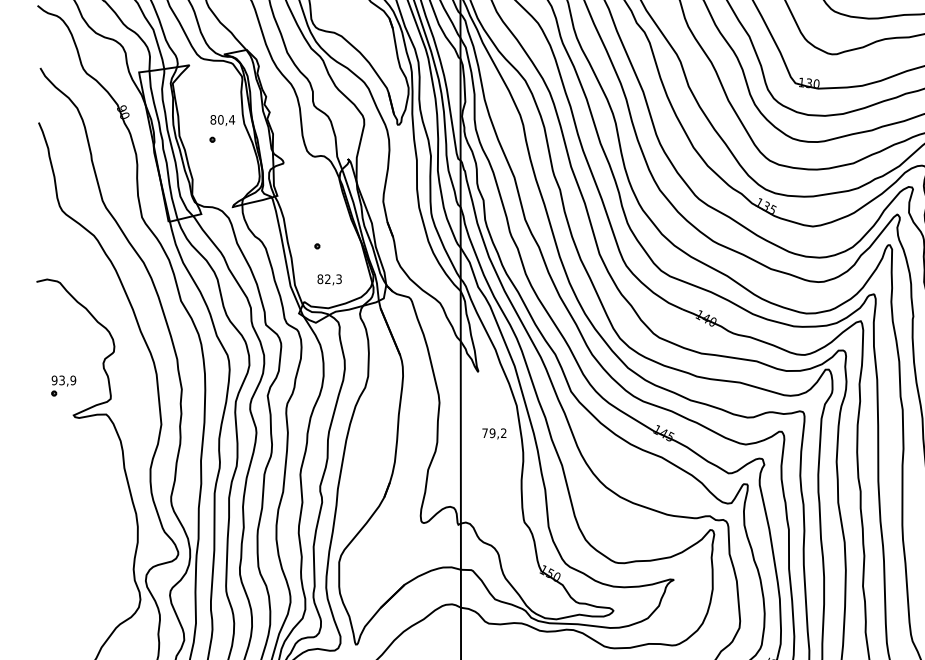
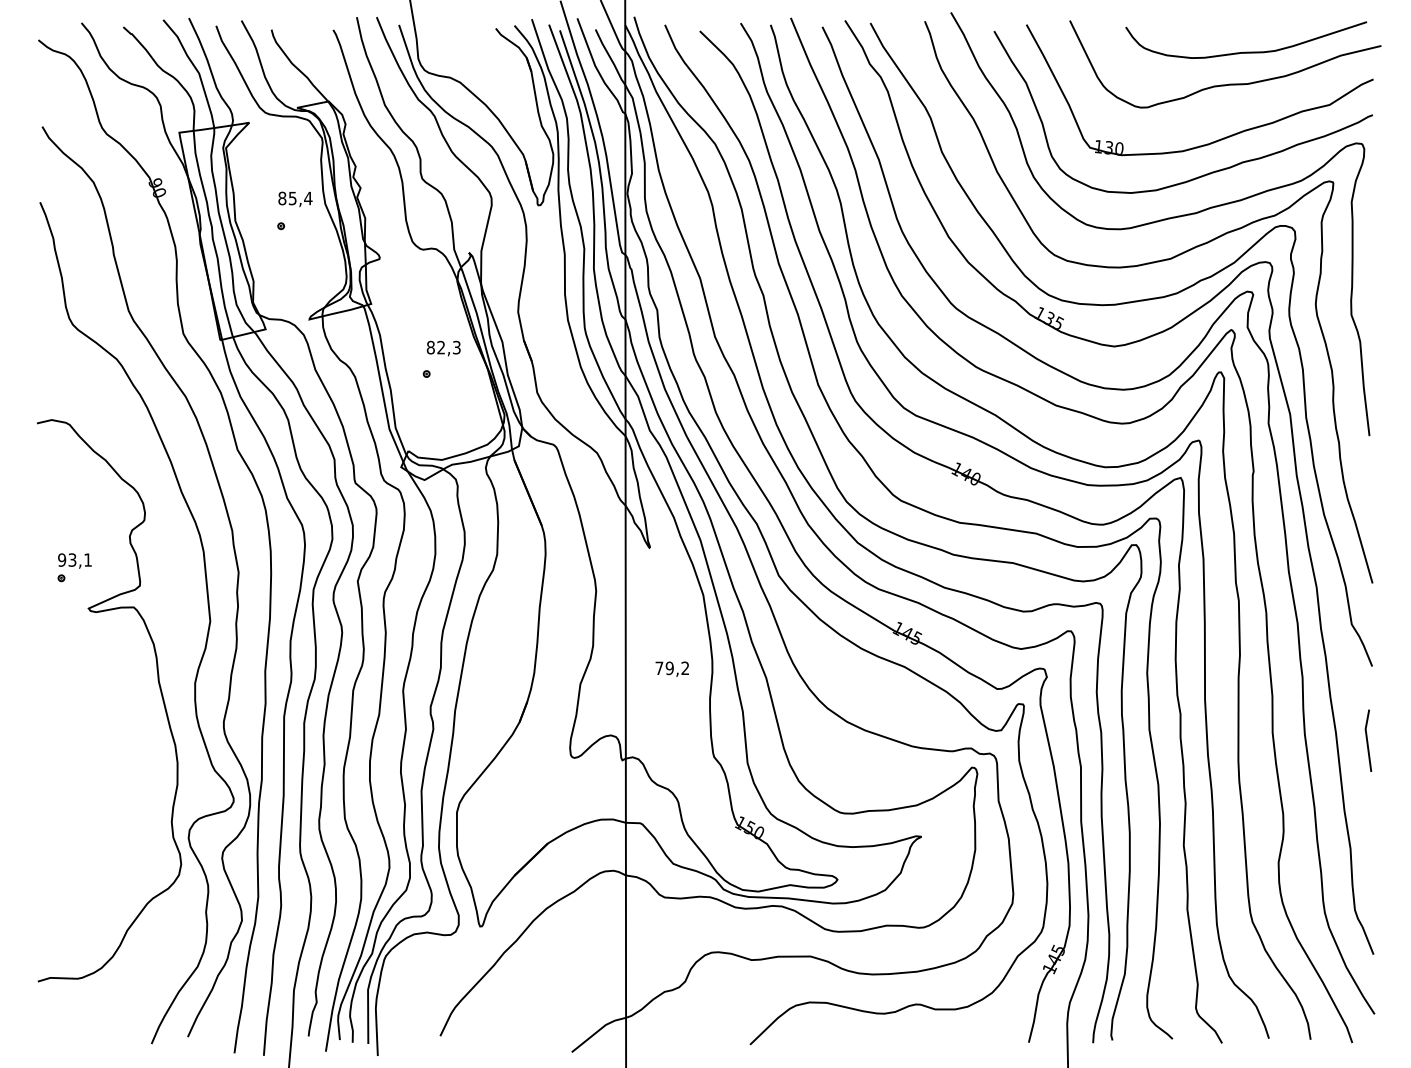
text: (220, 119) -> (292, 198), 80,4 -> 85,4
text: (329, 279) -> (443, 348), moved
text: (73, 380) -> (88, 559), 93,9 -> 93,1
text: (493, 433) -> (671, 668), moved

